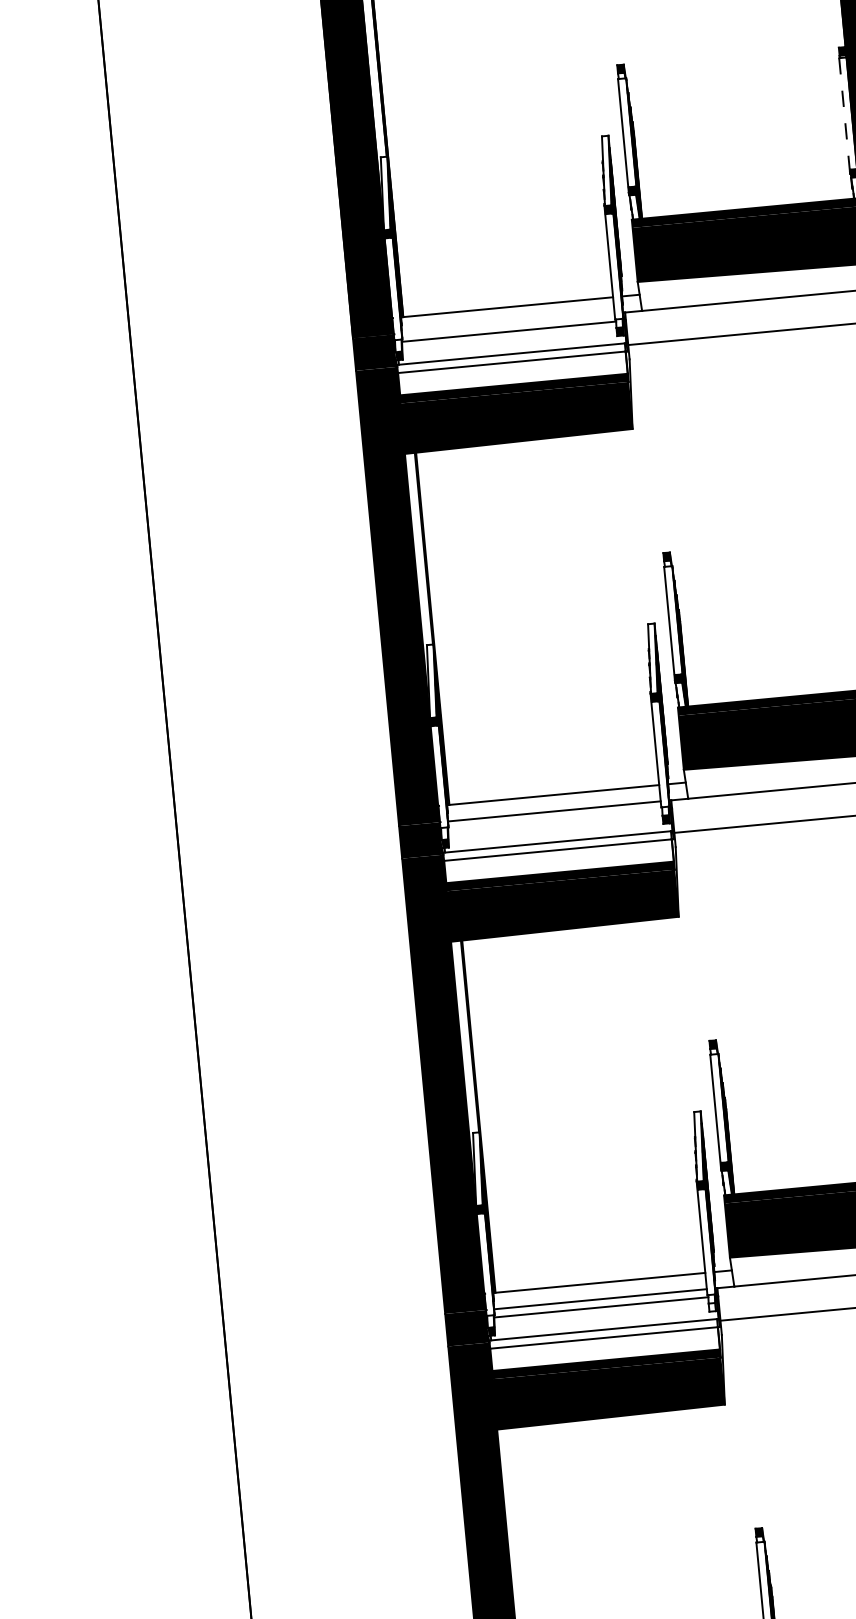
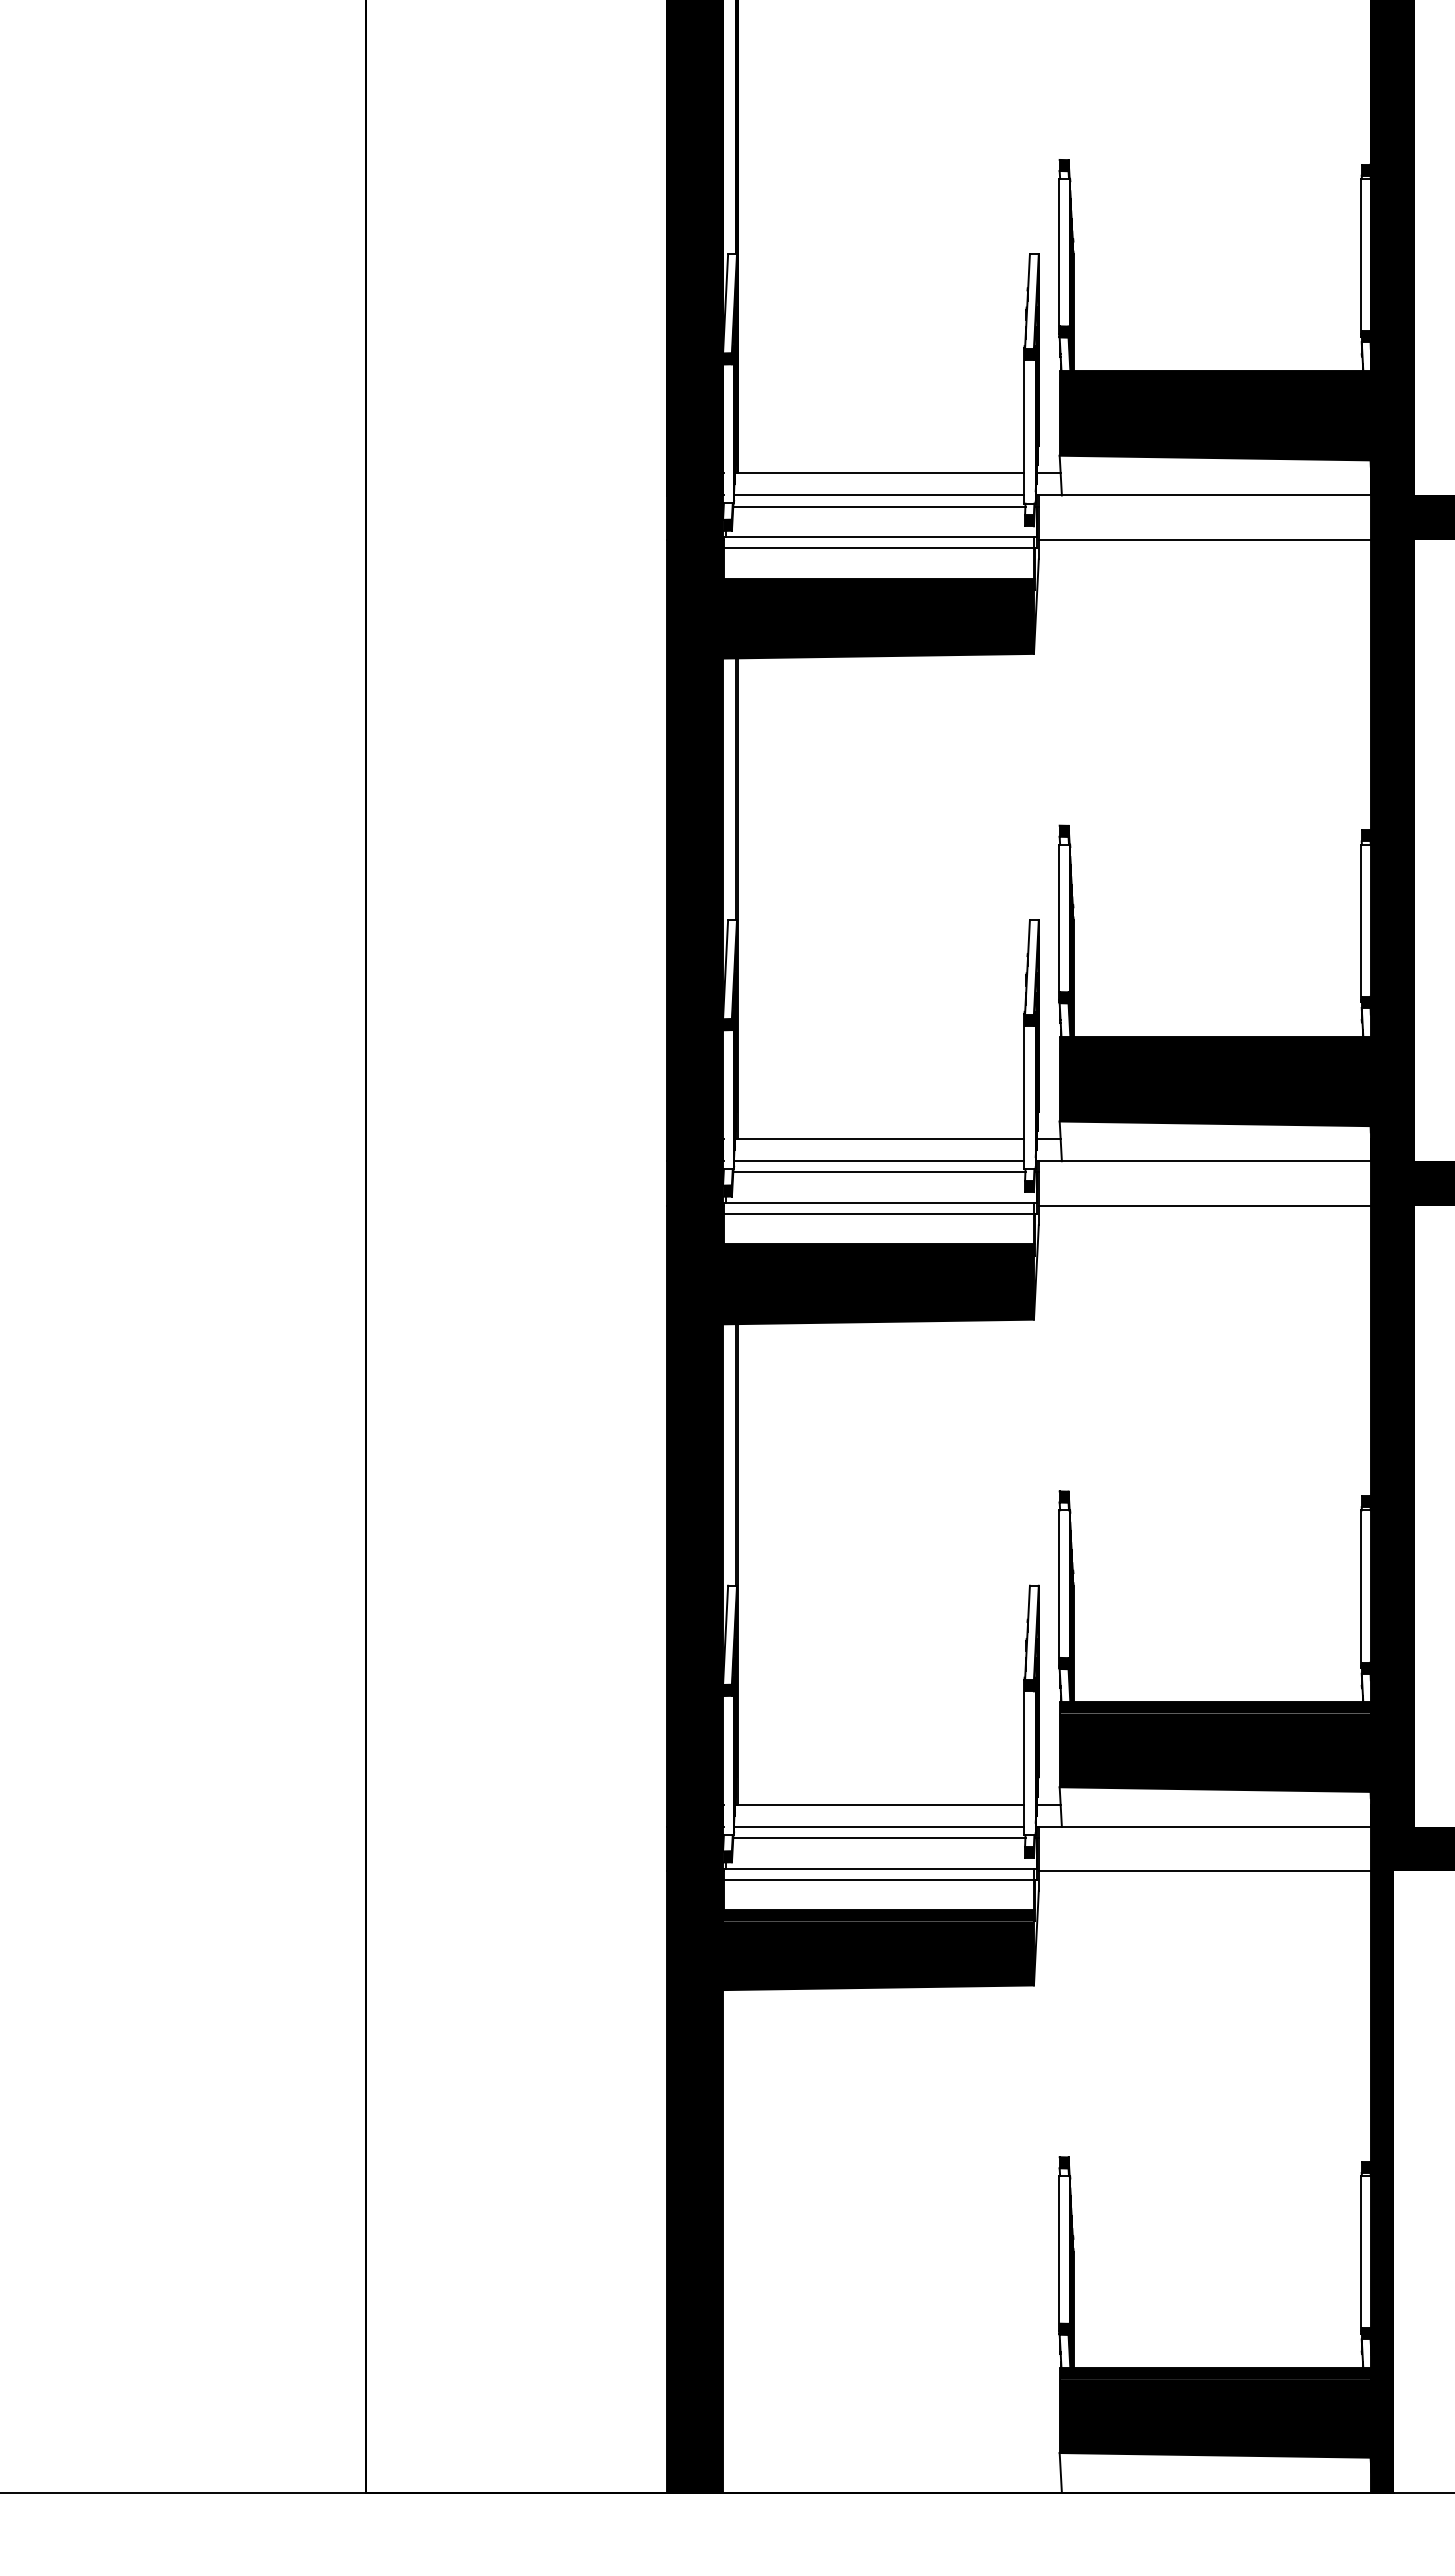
line: (844, 115) -> (1360, 256), dashed -> solid
line: (508, 323) -> (879, 495), added
line: (555, 819) -> (879, 1172), added
fill: (712, 1306) -> (1029, 1851), added

